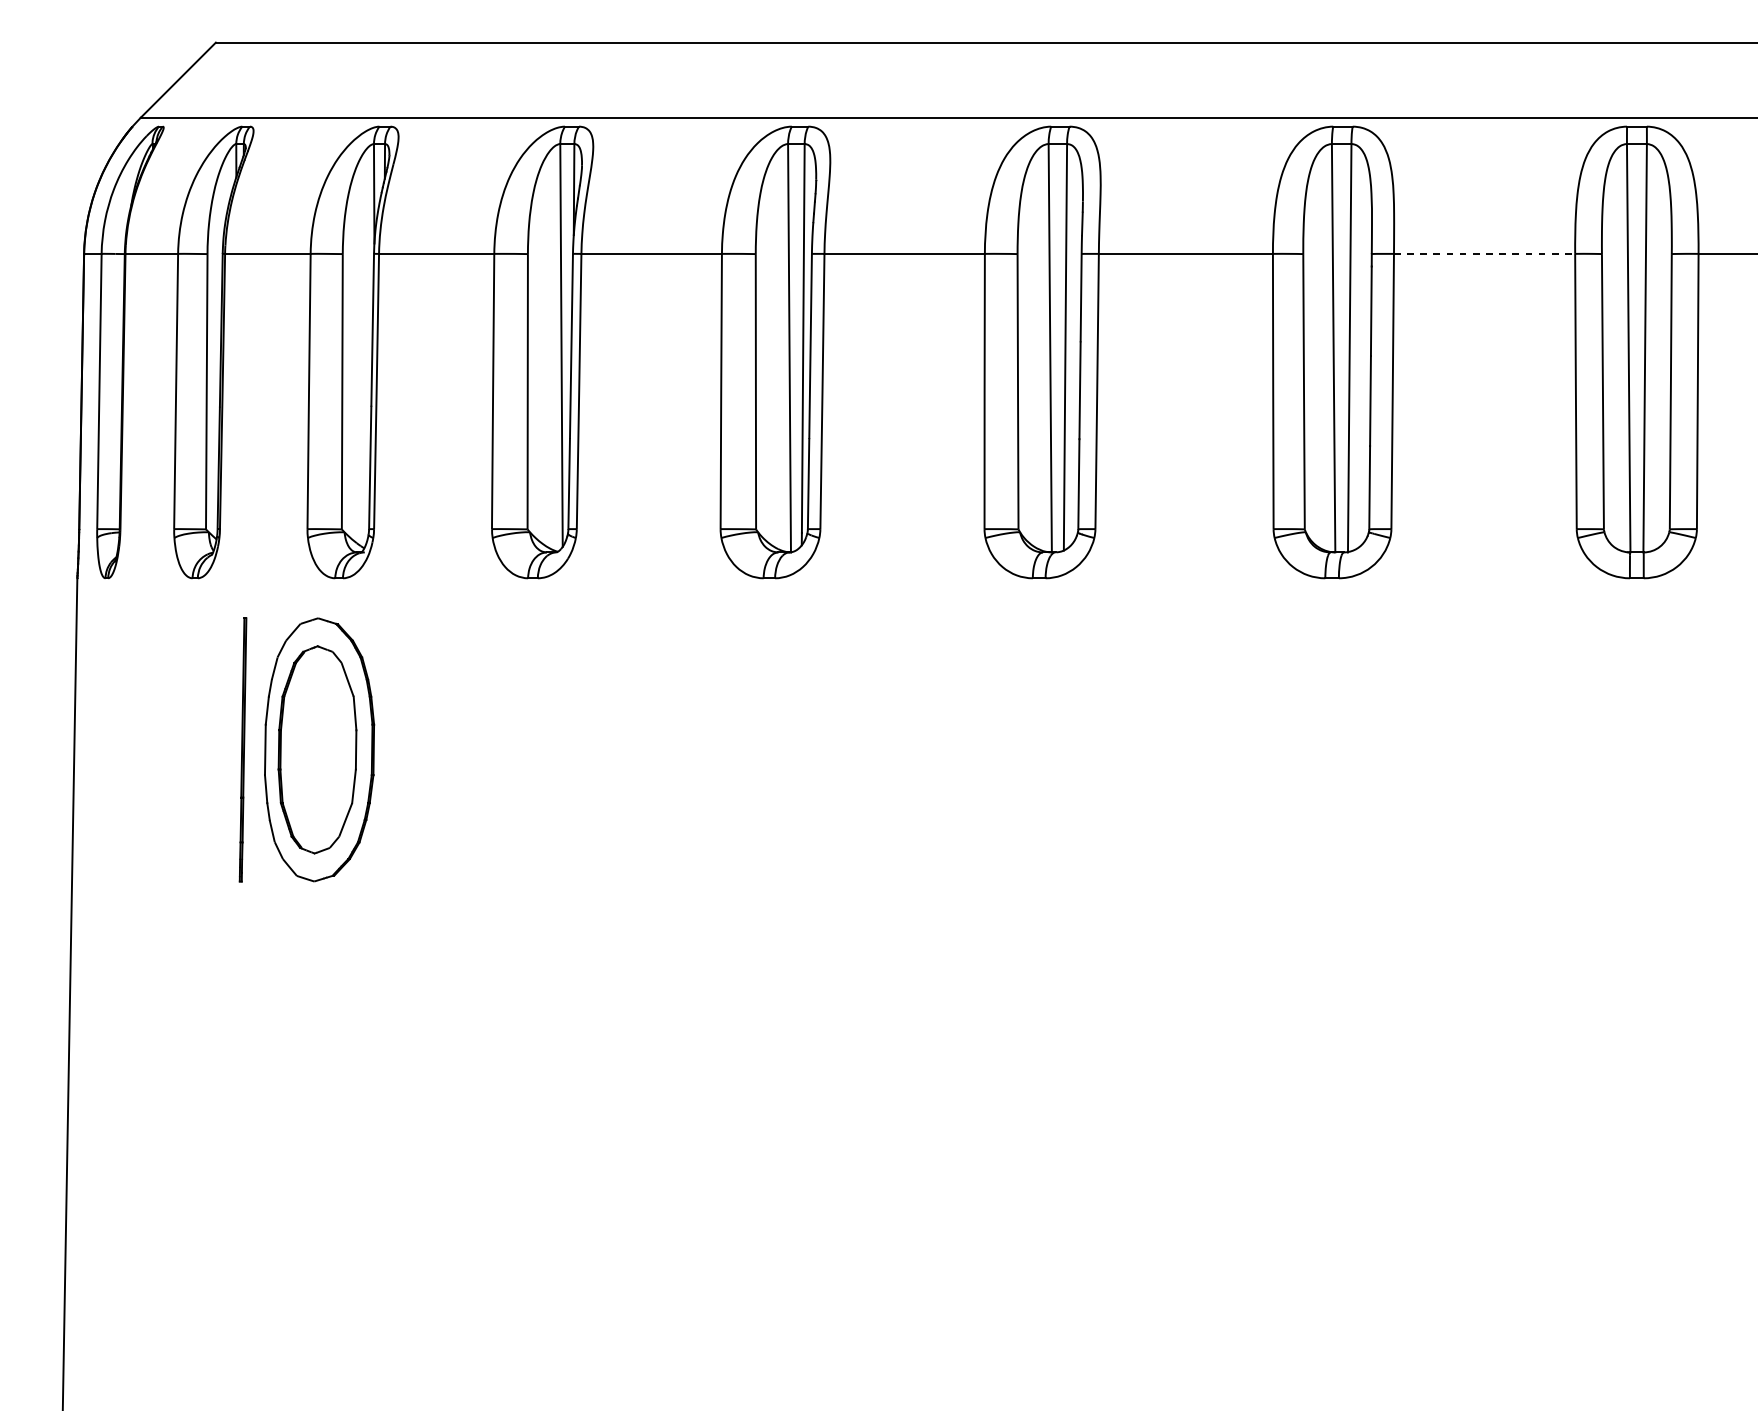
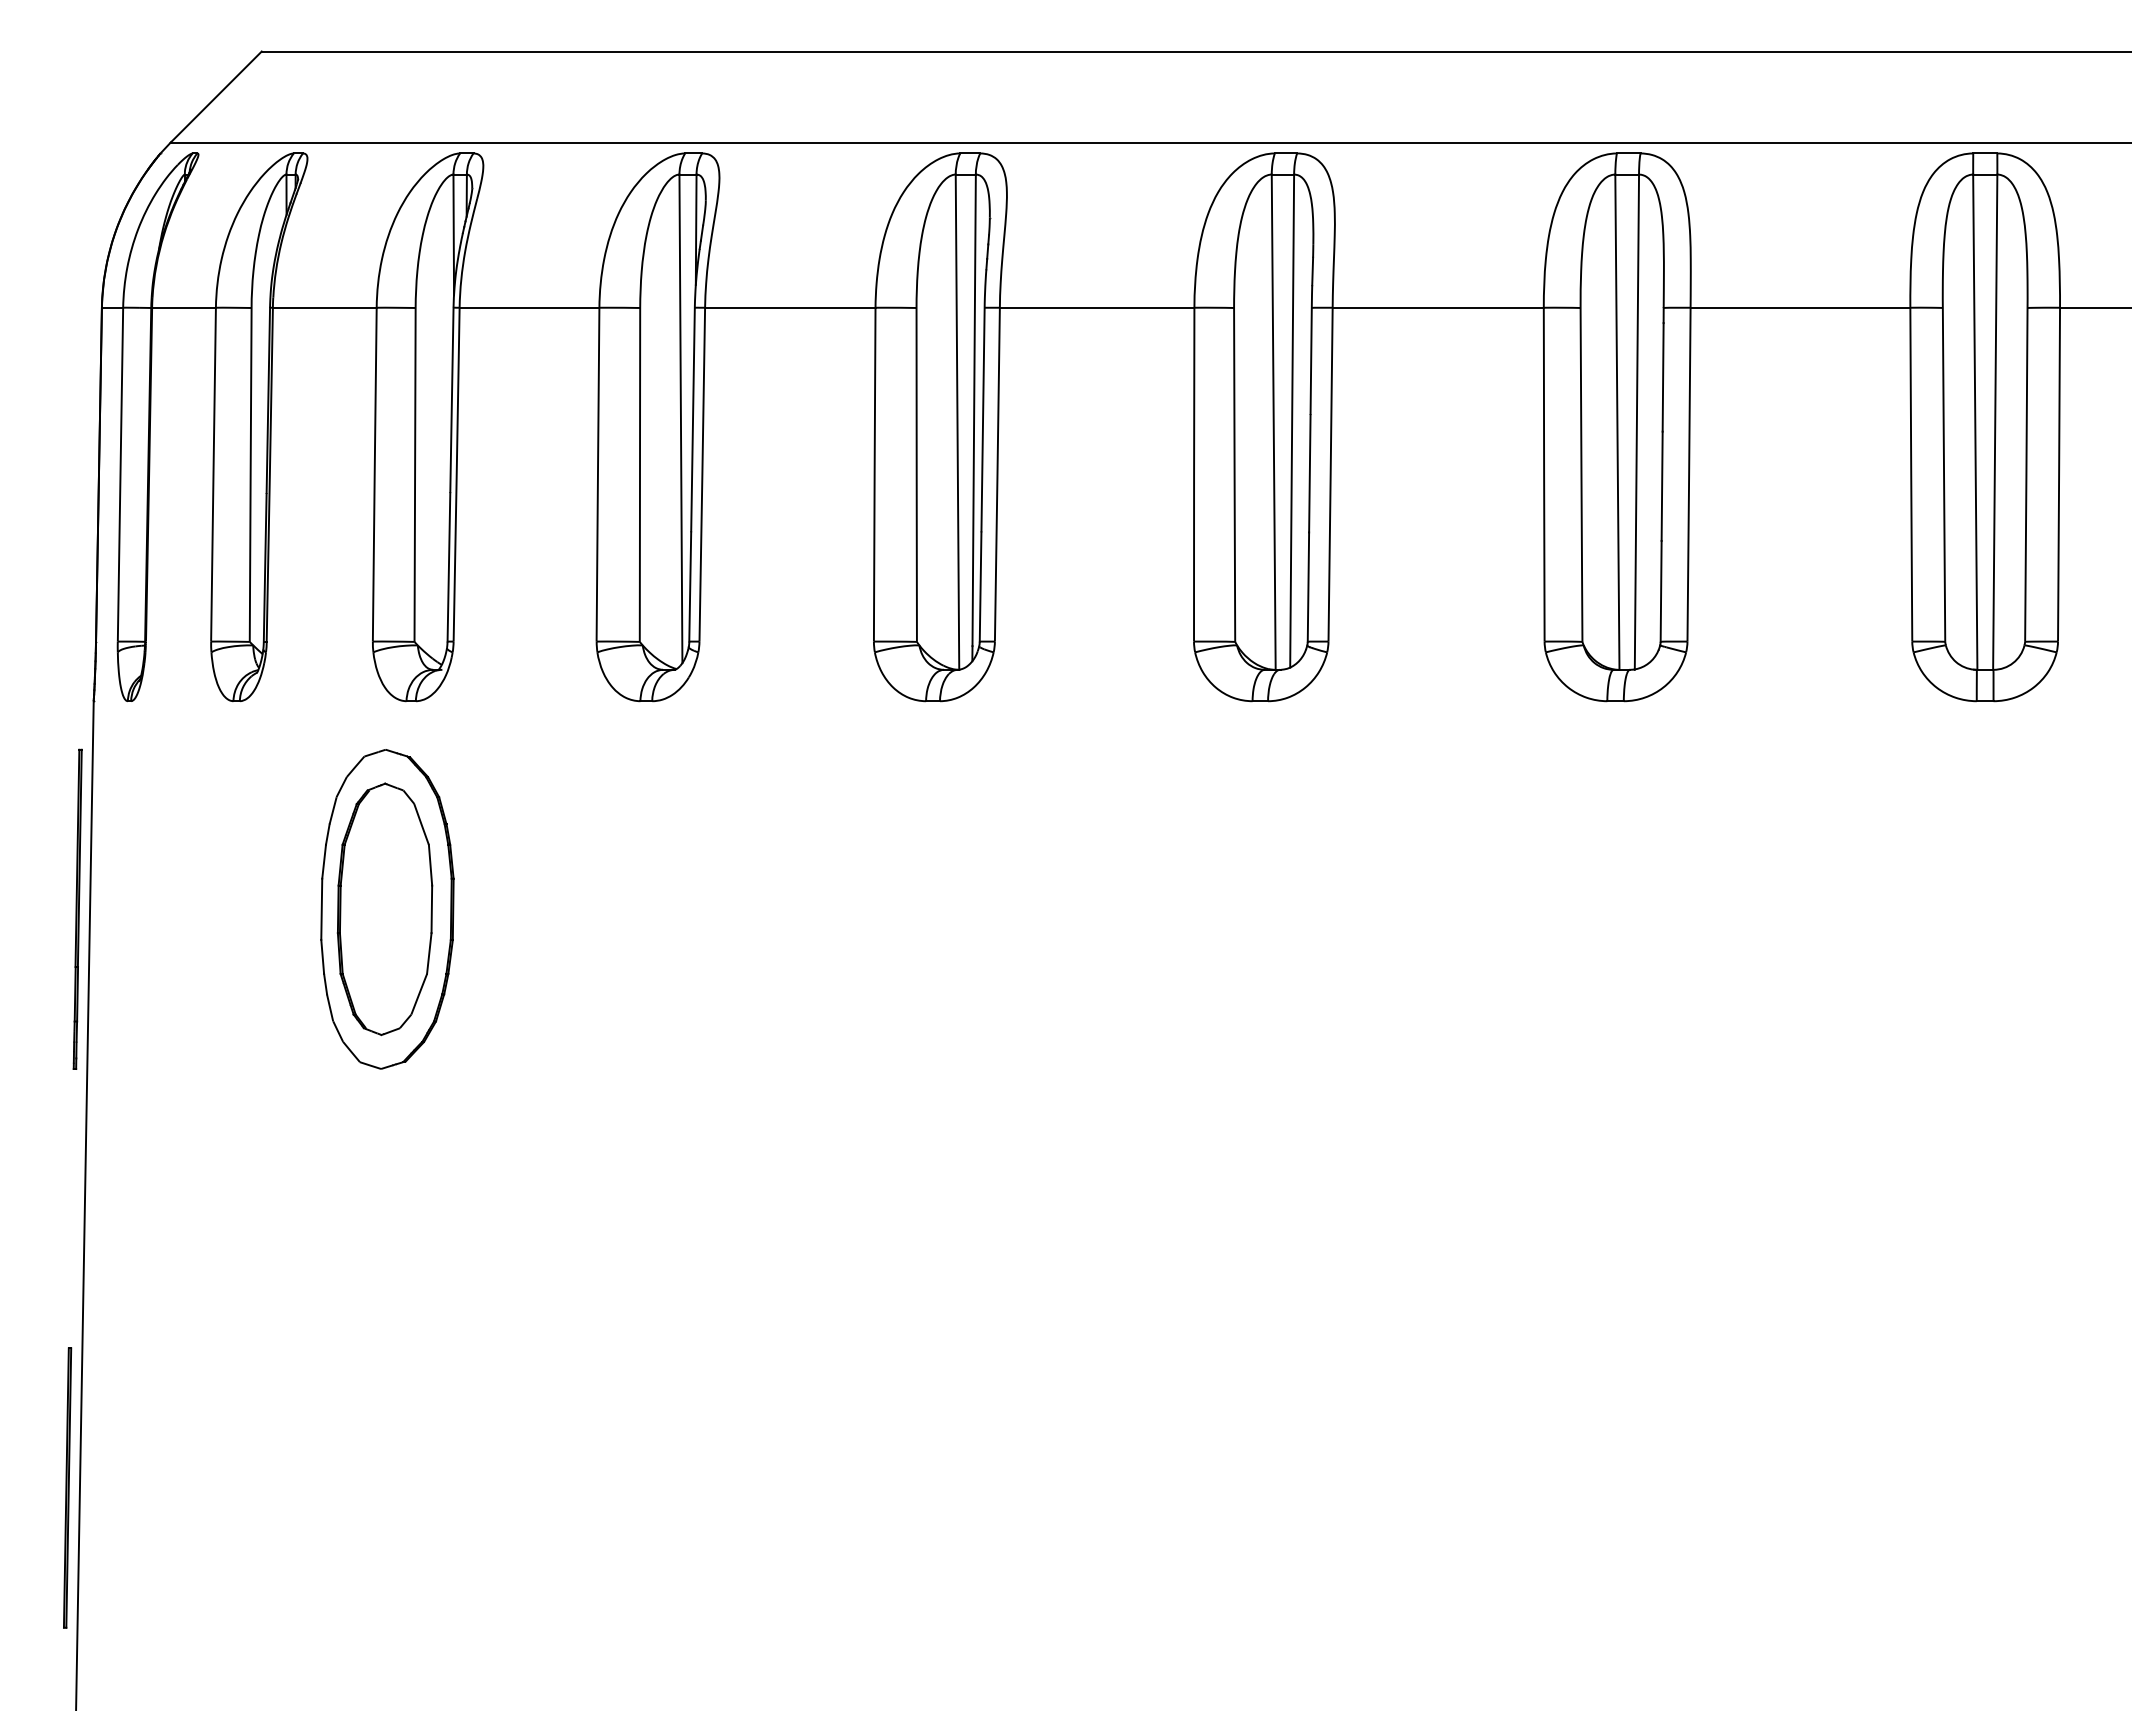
line: (1484, 253) -> (1800, 307), dashed -> solid
part: (242, 749) -> (77, 908), moved
part: (55, 1226) -> (67, 1487), added

